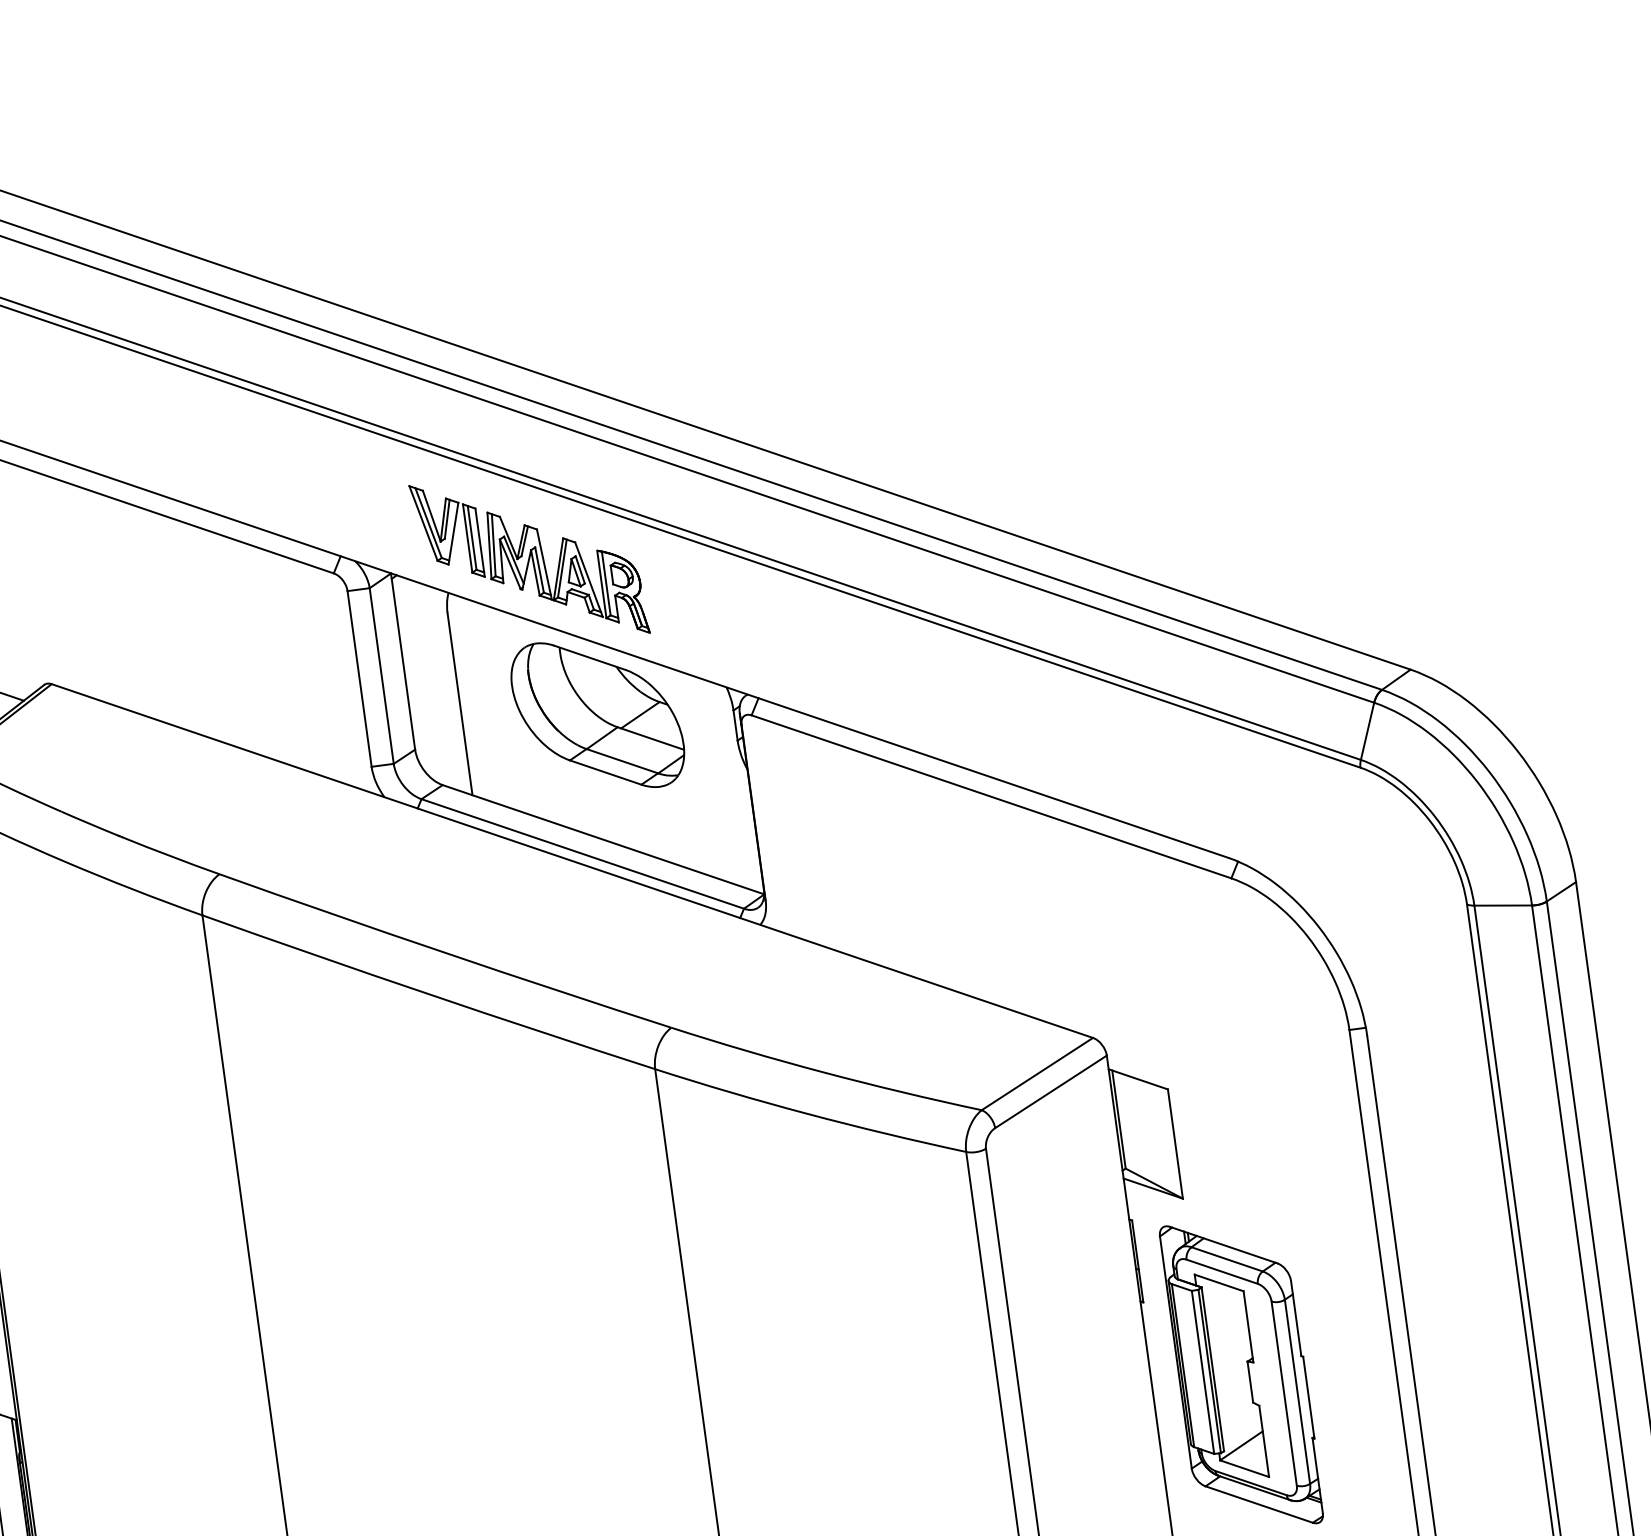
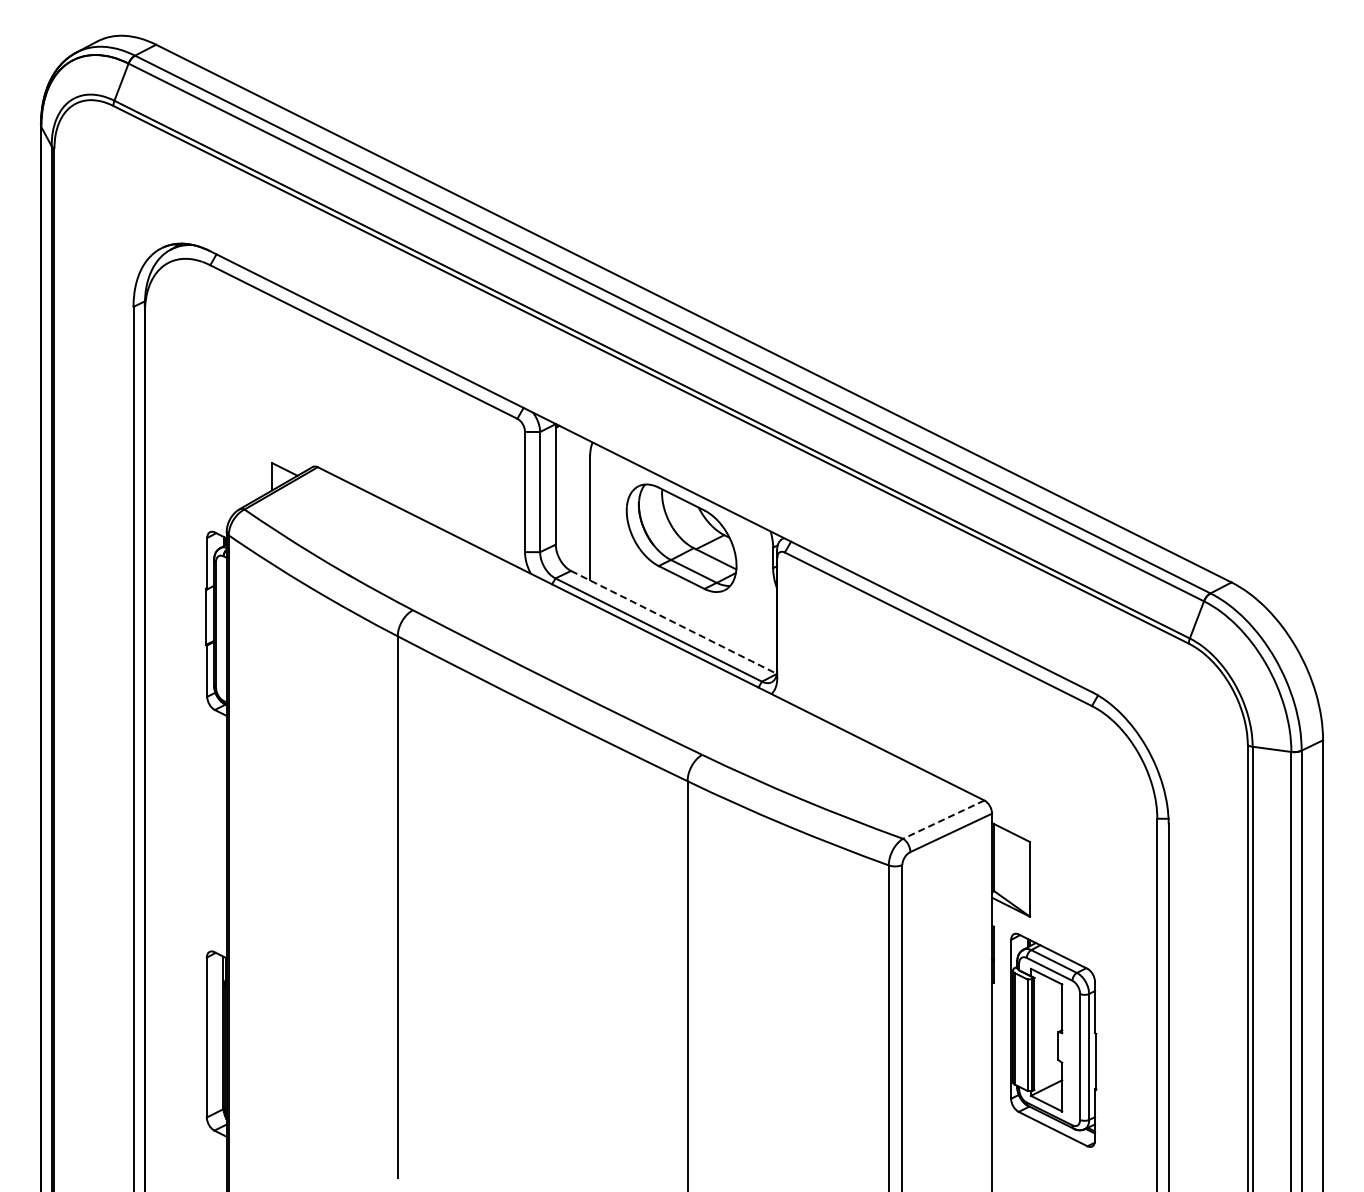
part: (530, 559) -> (650, 427), removed
line: (604, 839) -> (674, 622), solid -> dashed
line: (1036, 1073) -> (943, 819), solid -> dashed

